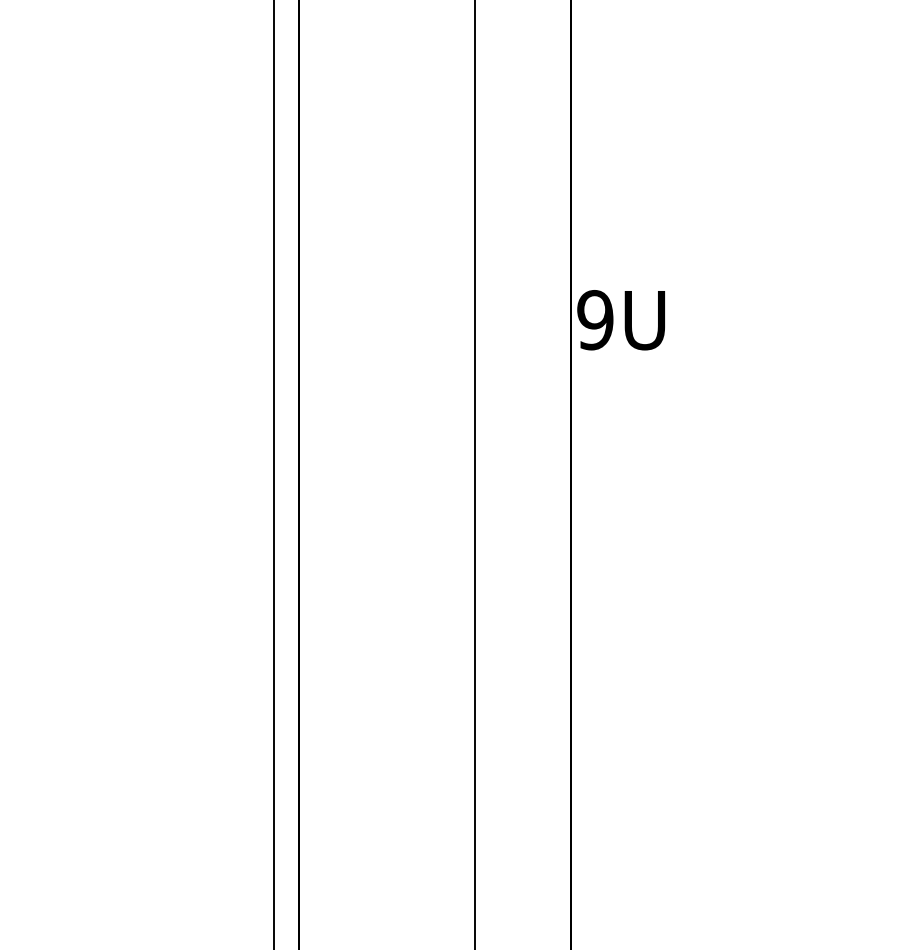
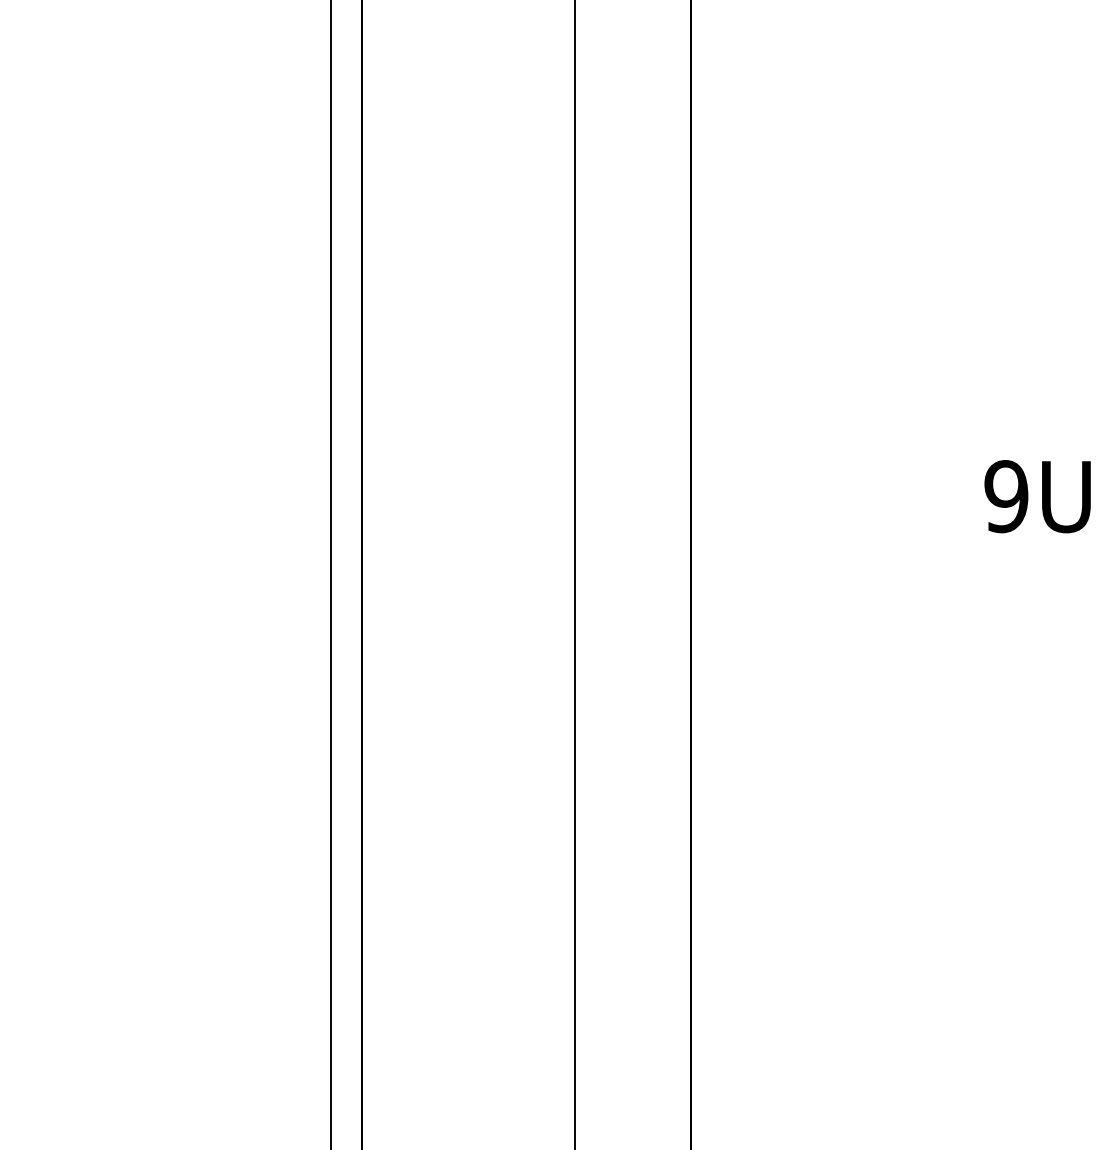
text: (621, 320) -> (1037, 496), moved

